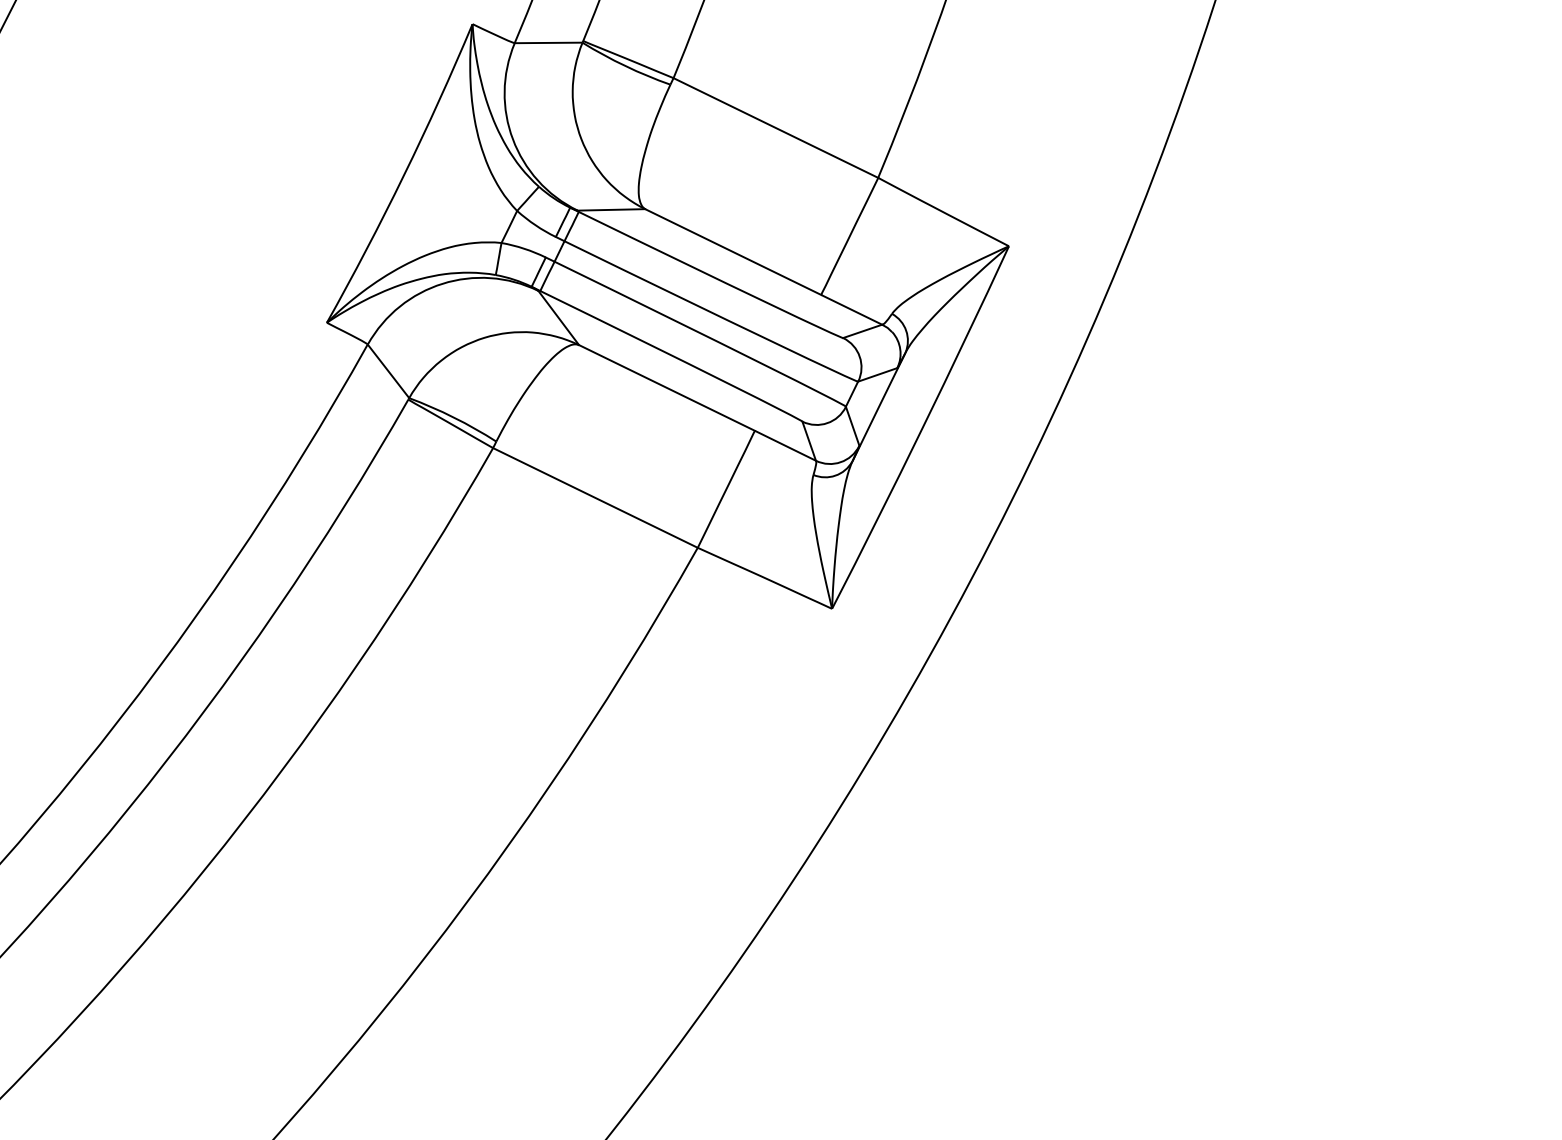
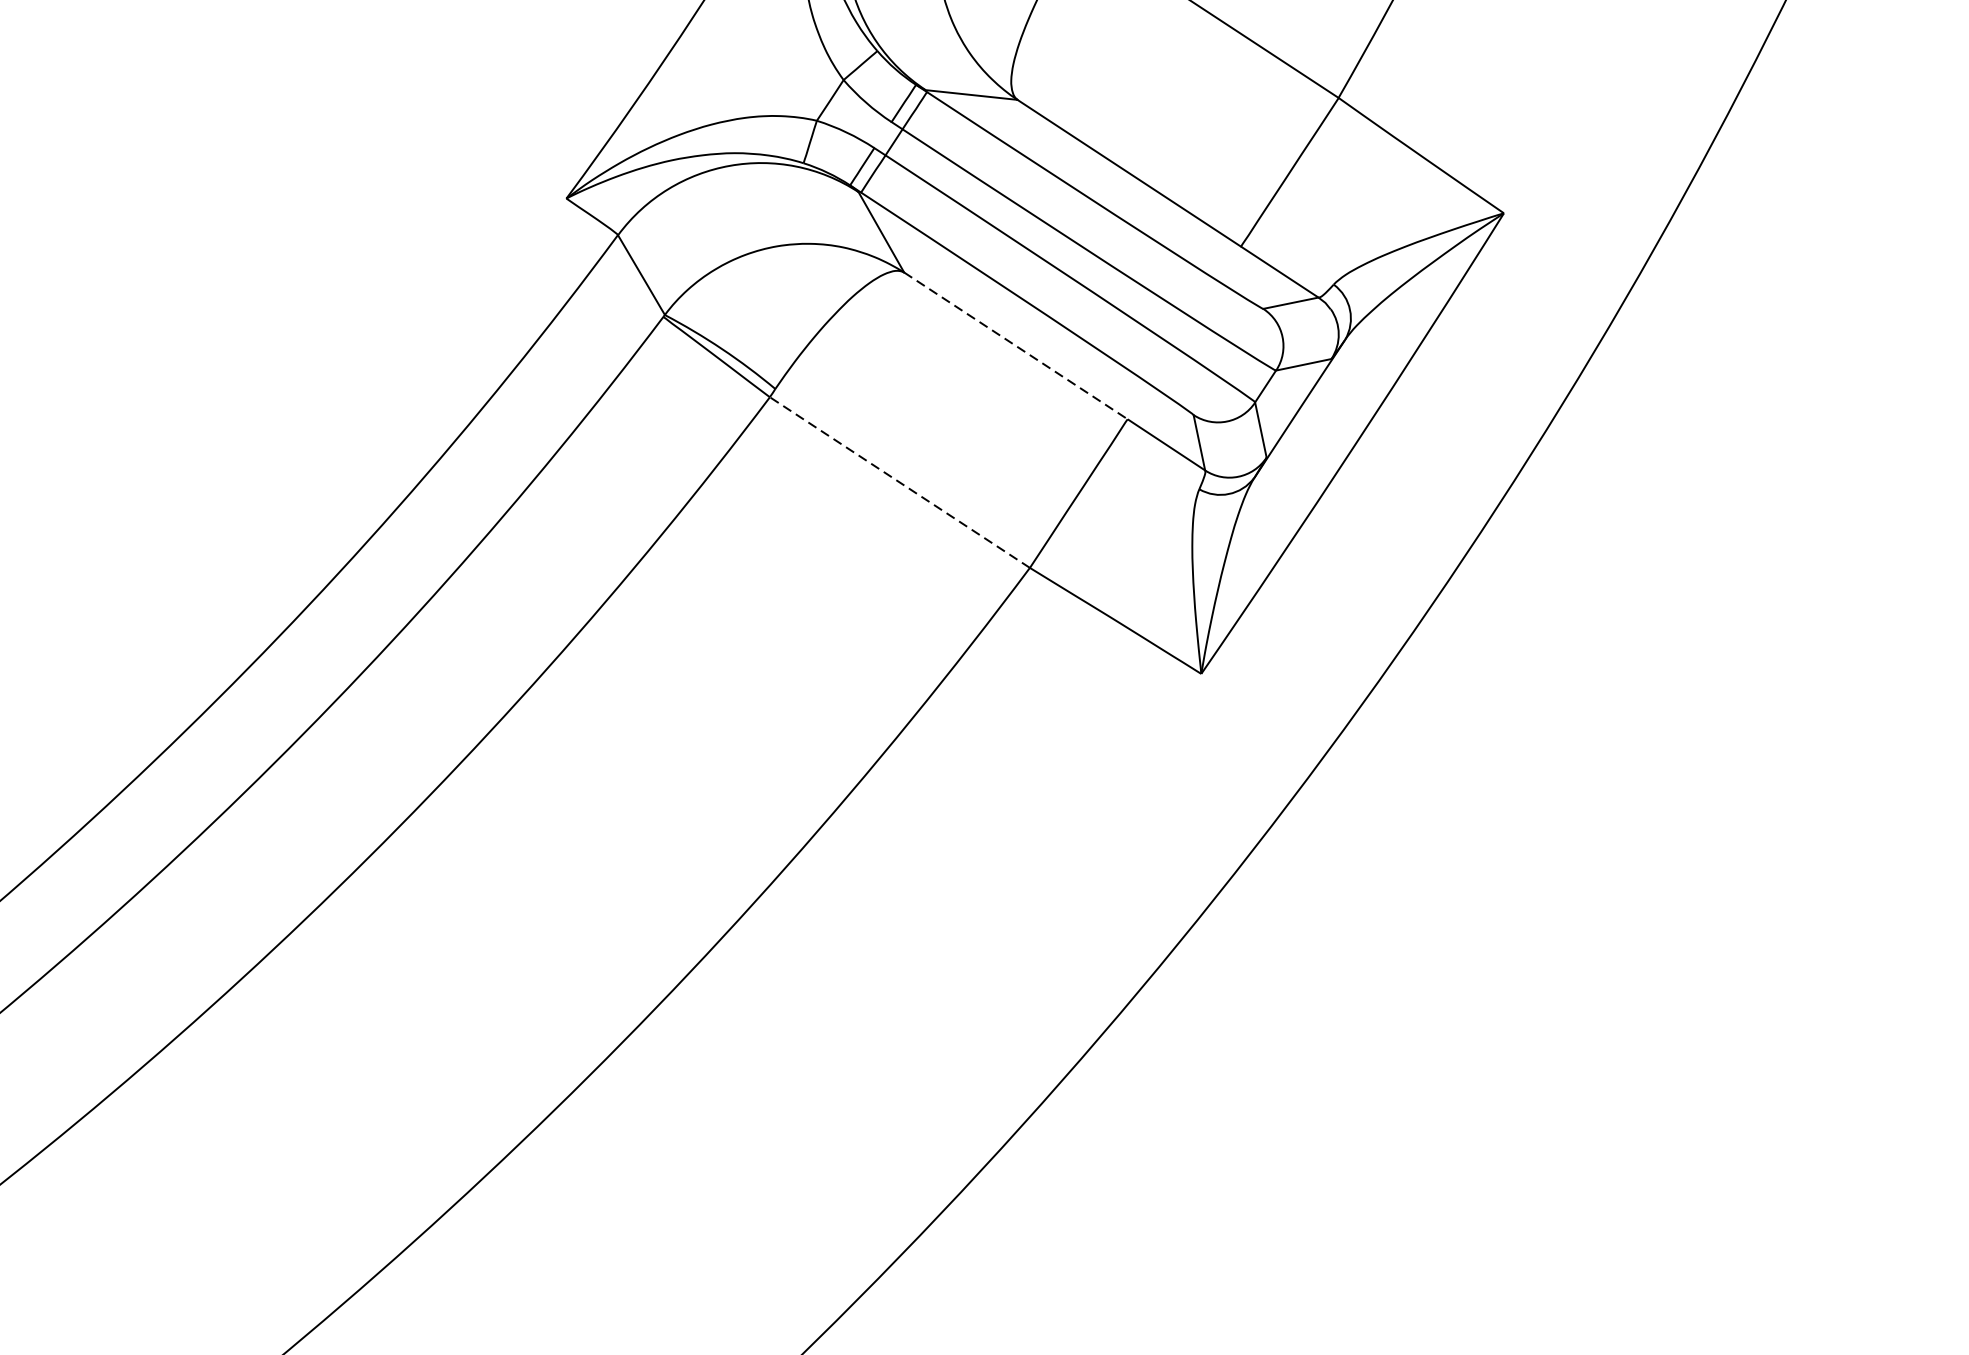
line: (666, 387) -> (1015, 345), solid -> dashed
line: (595, 497) -> (900, 481), solid -> dashed

